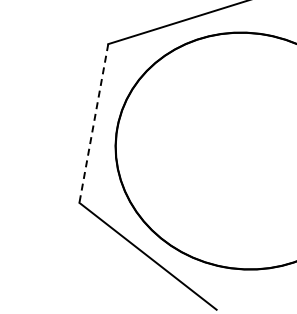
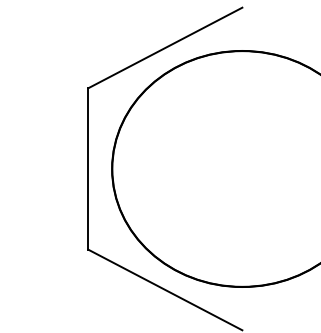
line: (94, 123) -> (88, 168), dashed -> solid

